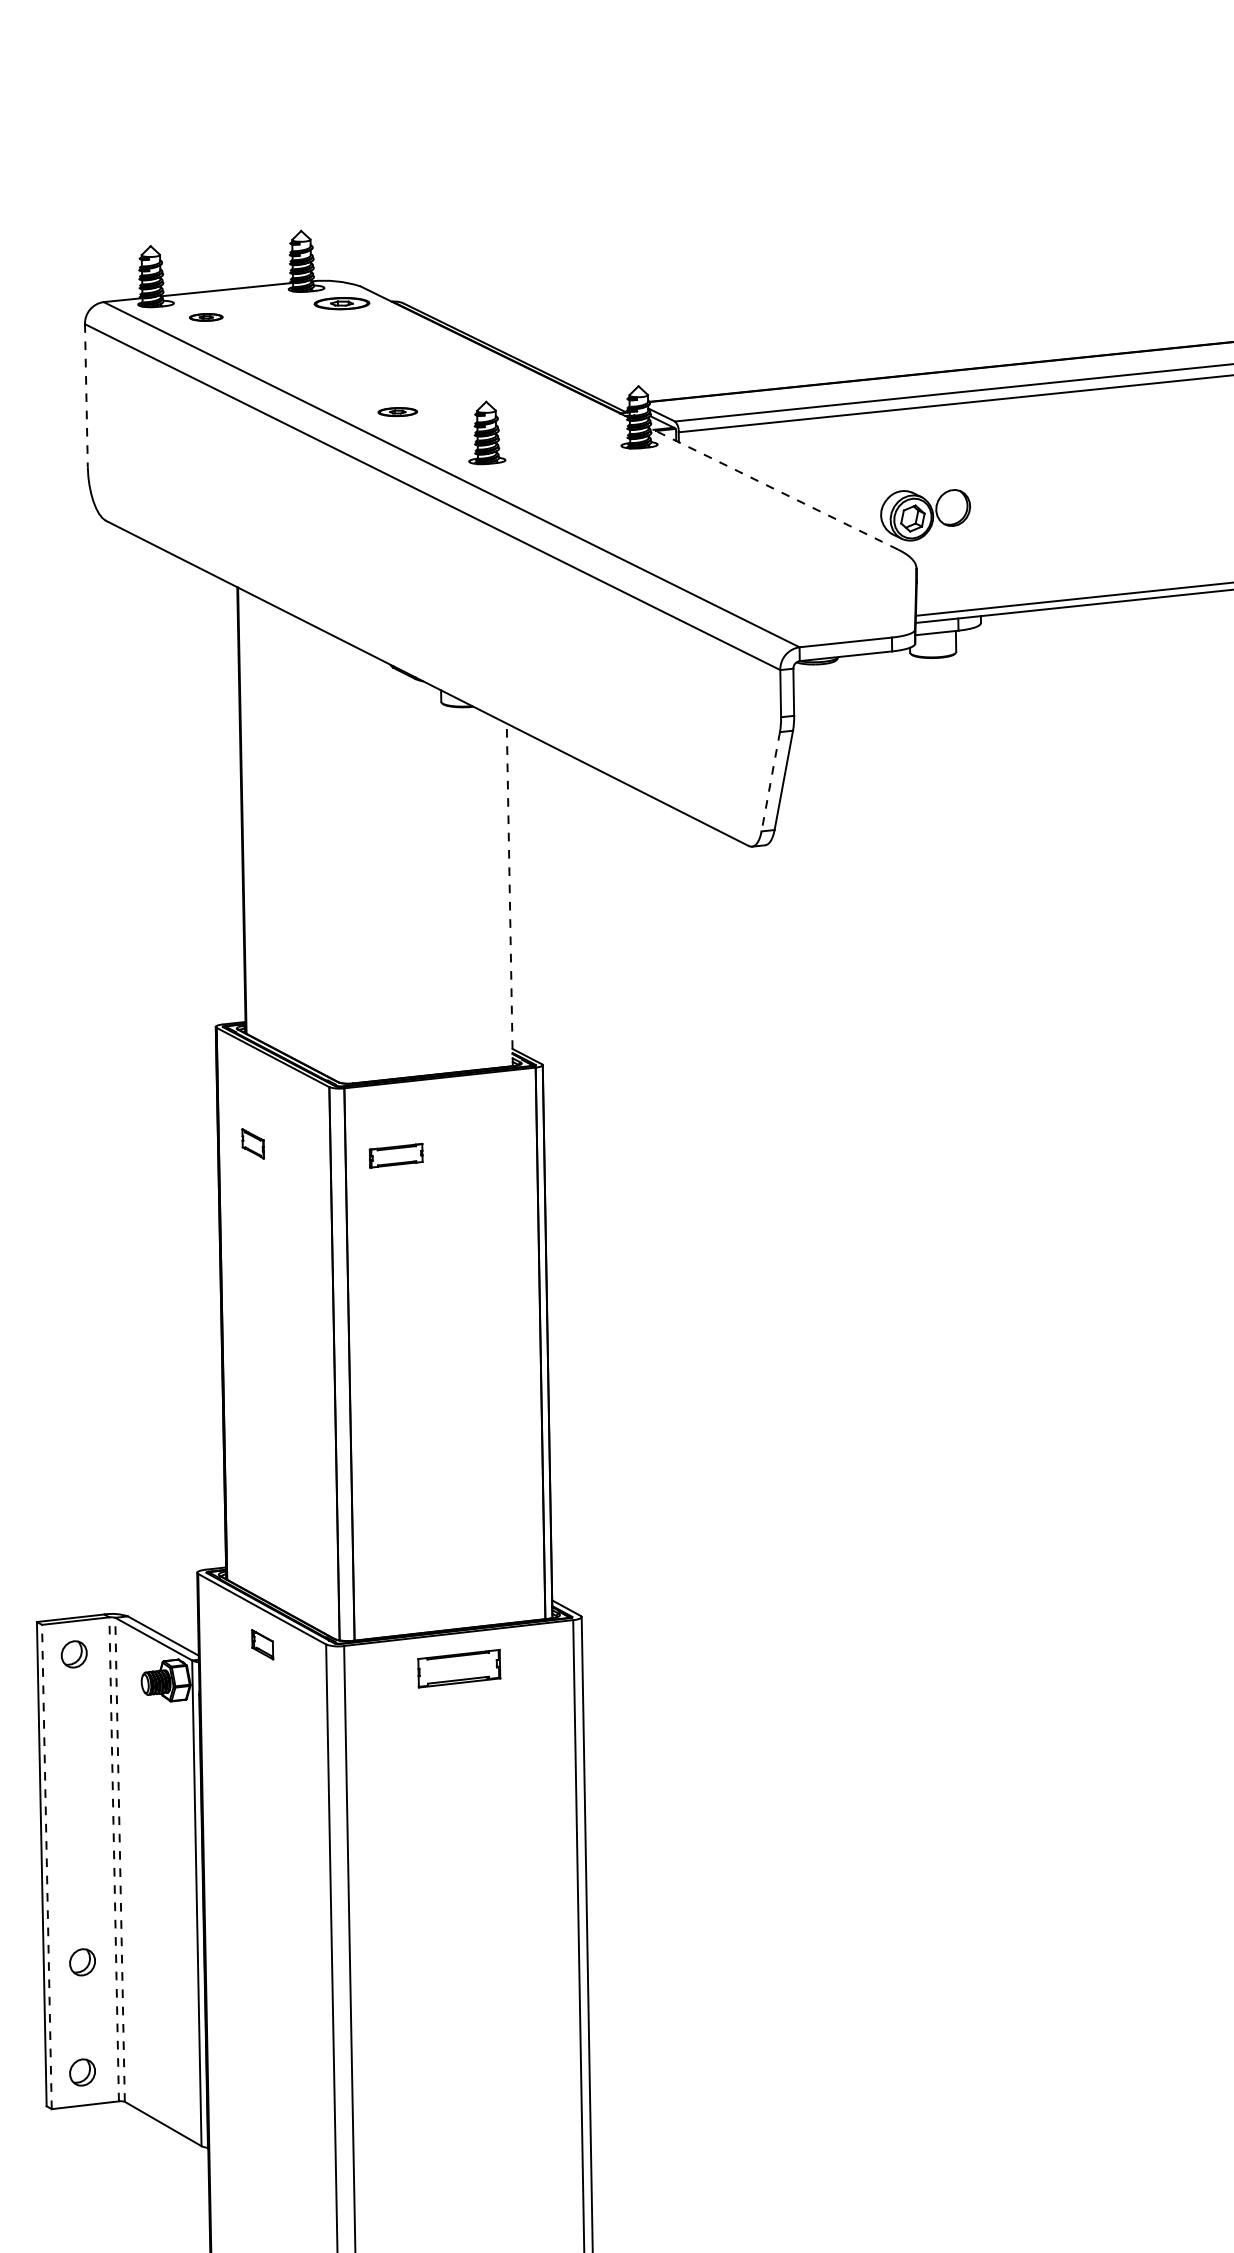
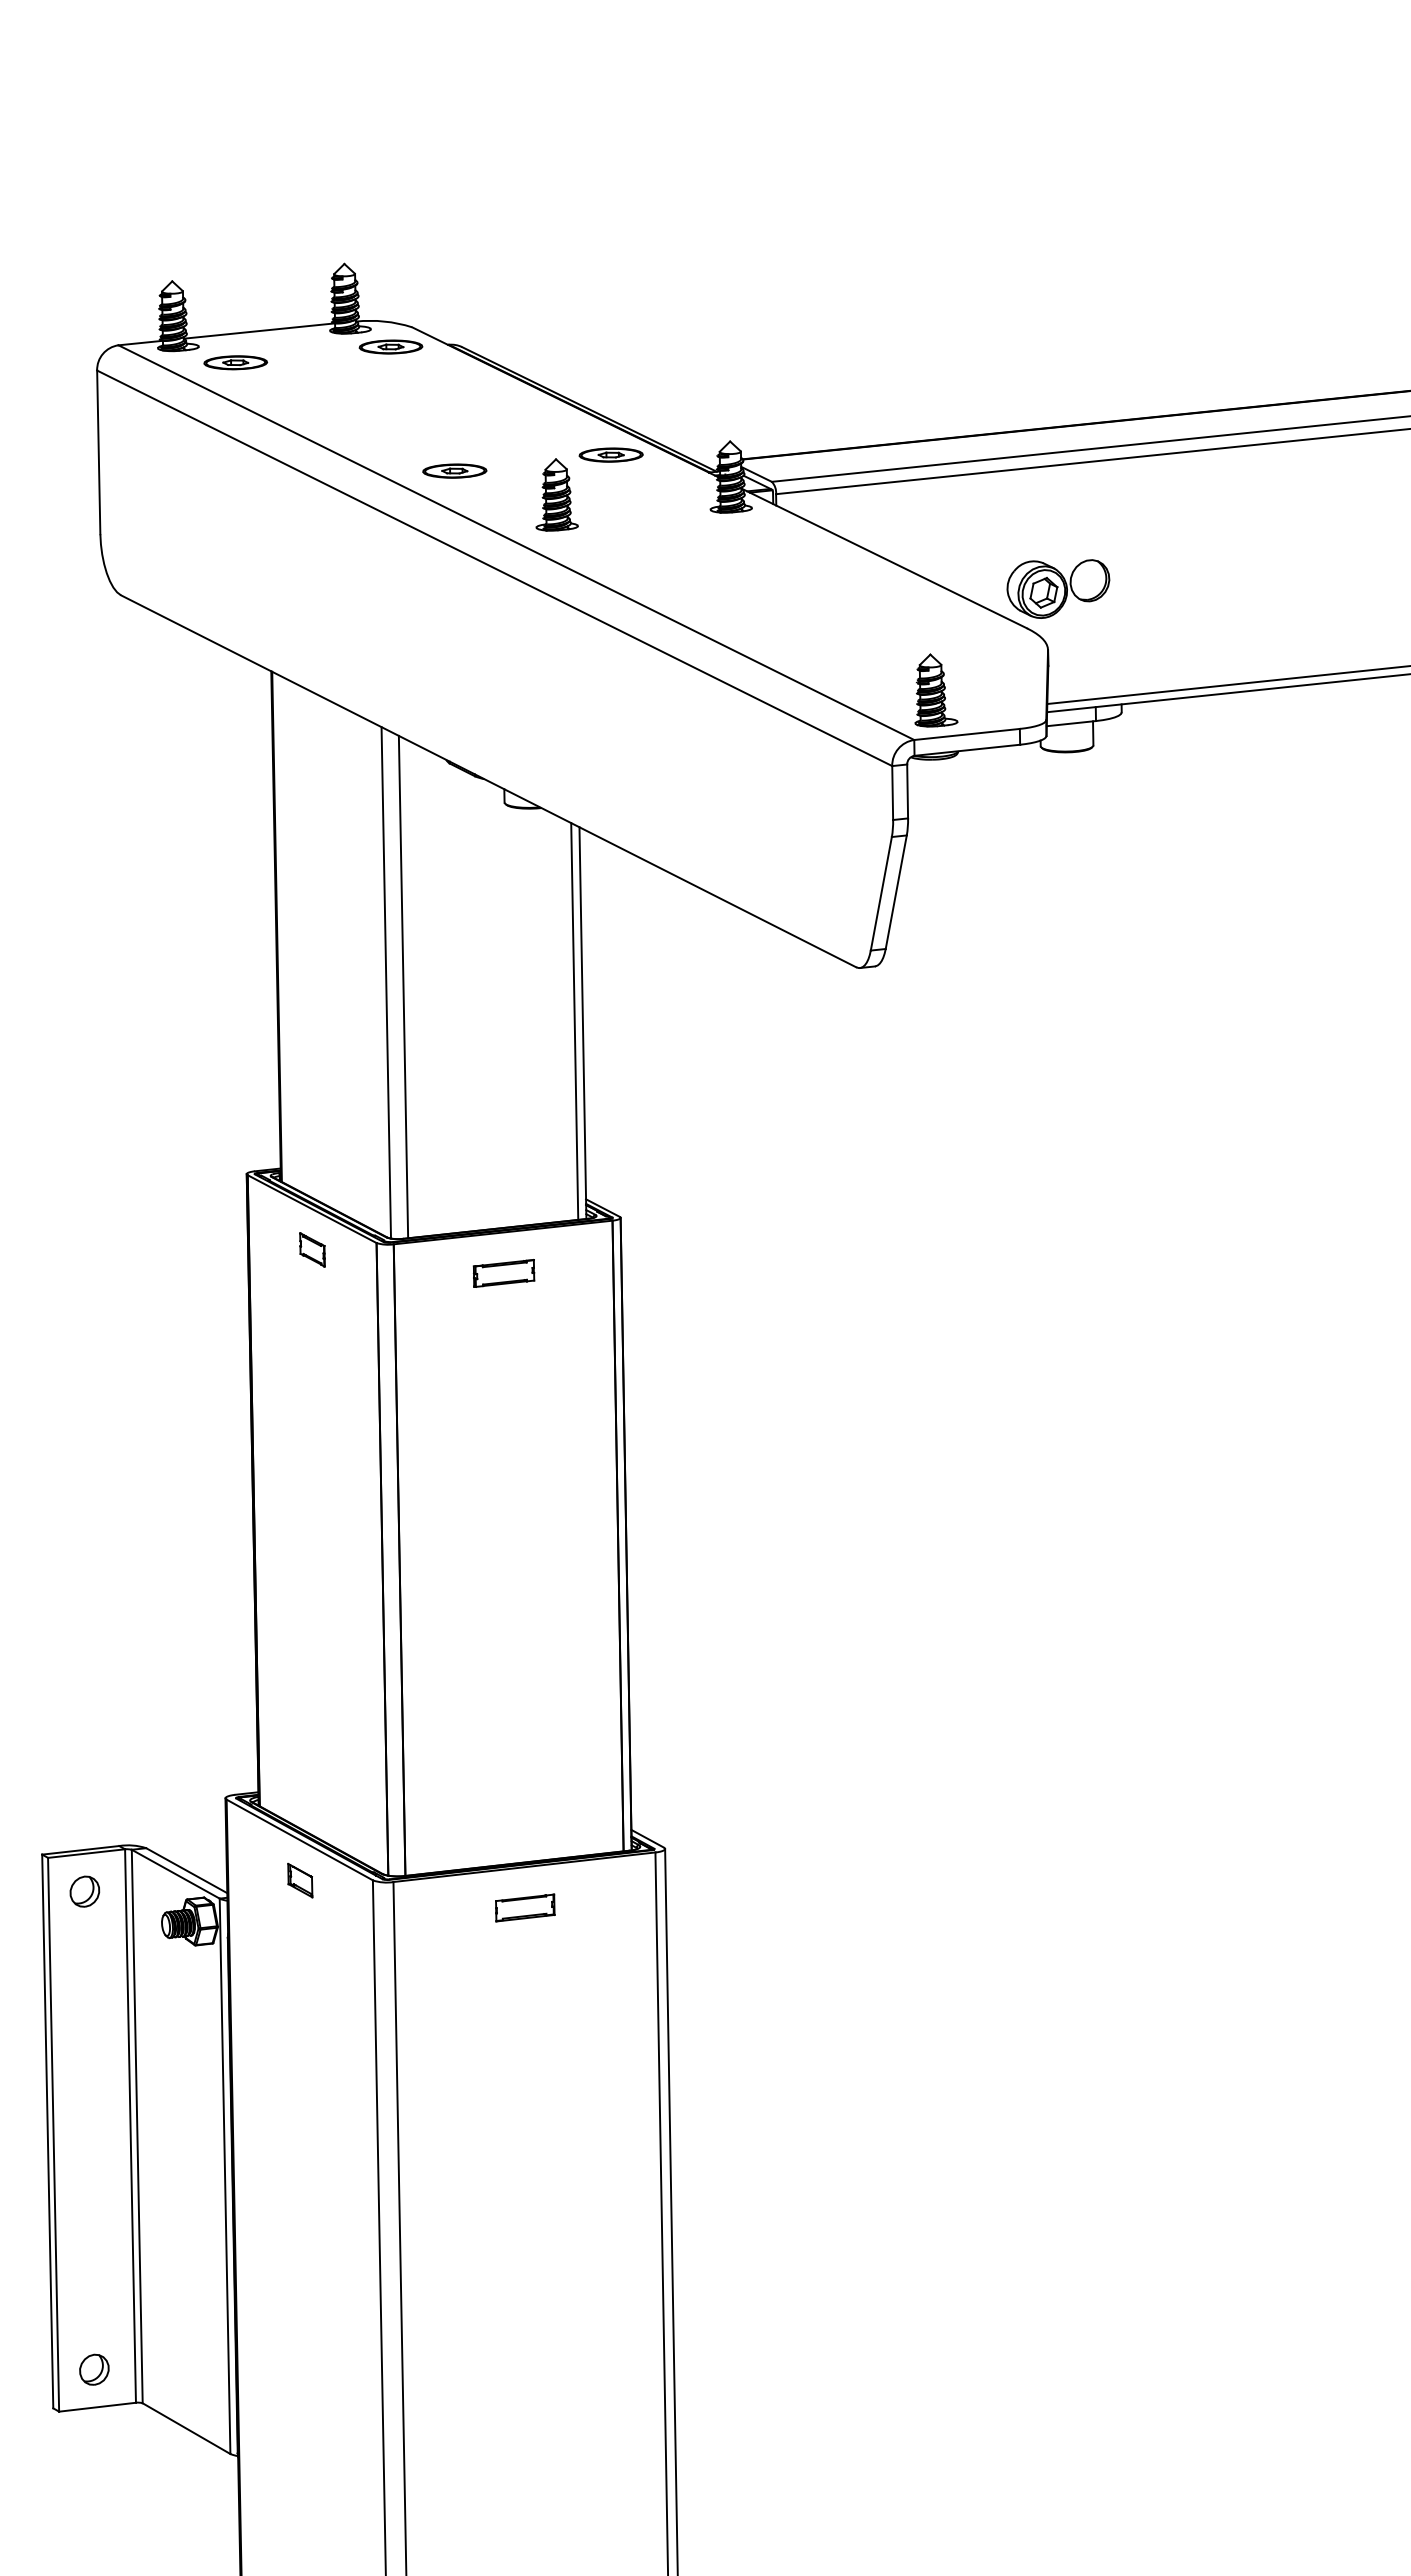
part: (205, 317) -> (235, 362), size x1.67
line: (86, 395) -> (98, 452), dashed -> solid
part: (533, 397) -> (610, 454), added
part: (397, 411) -> (454, 470), size x1.43
line: (773, 488) -> (884, 558), dashed -> solid
part: (819, 603) -> (936, 690), added
line: (770, 781) -> (881, 893), dashed -> solid
line: (338, 859) -> (386, 982), added
line: (352, 862) -> (403, 986), added
line: (502, 893) -> (574, 1021), added
line: (509, 895) -> (582, 1023), dashed -> solid
part: (253, 1143) -> (312, 1249), moved
part: (395, 1155) -> (503, 1273), moved
part: (459, 1668) -> (525, 1907), size x0.62
line: (114, 1859) -> (130, 2126), dashed -> solid
line: (120, 1859) -> (137, 2126), dashed -> solid
line: (46, 1866) -> (53, 2134), dashed -> solid
part: (82, 1962) -> (94, 2243), removed

